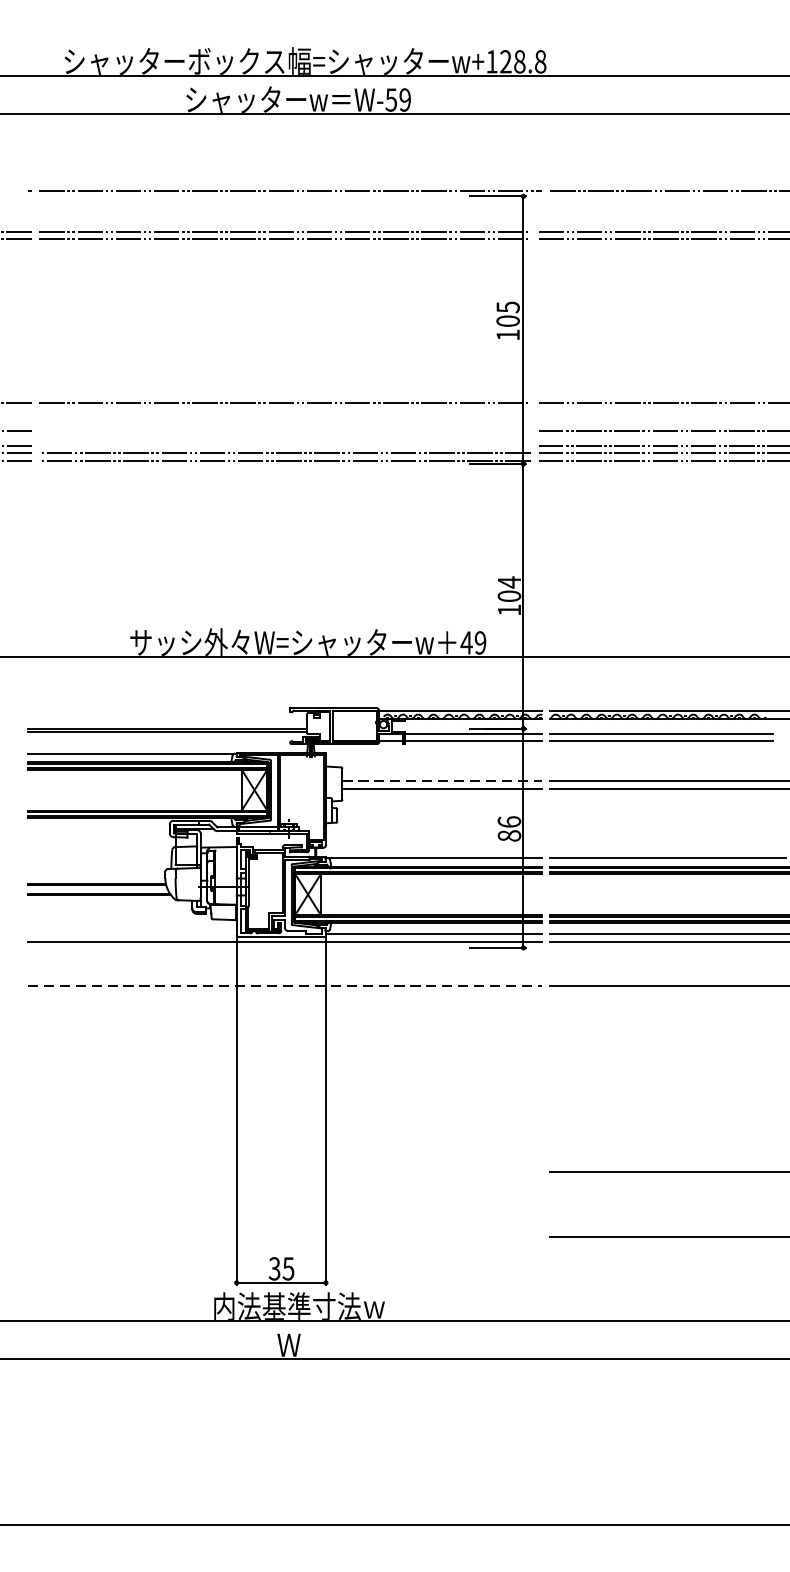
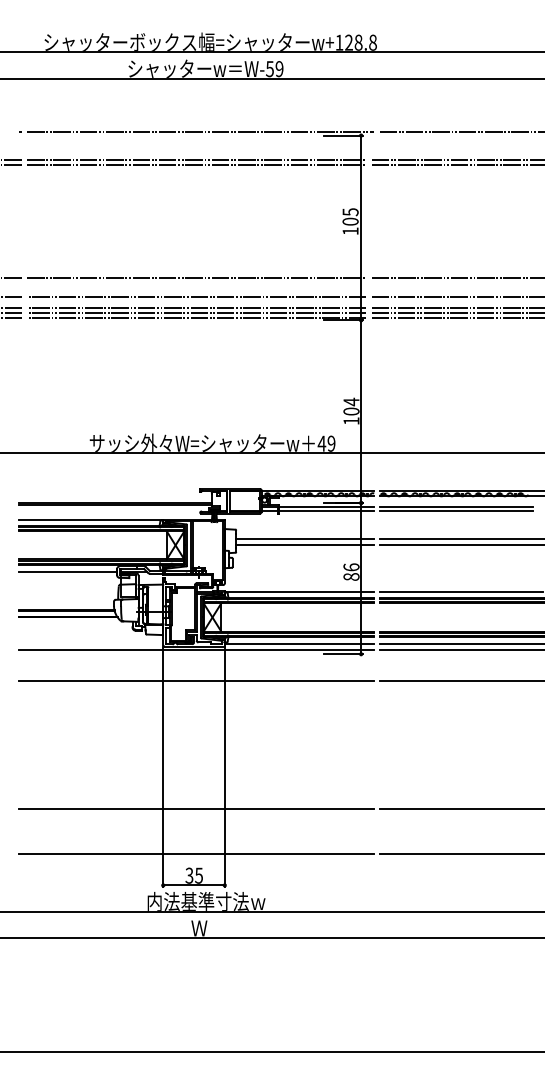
line: (284, 430) -> (196, 297), added
line: (284, 445) -> (196, 307), added
line: (442, 780) -> (305, 538), dashed -> solid
line: (99, 829) -> (68, 572), added
line: (284, 985) -> (196, 680), dashed -> solid
line: (284, 1171) -> (196, 808), added
line: (284, 1236) -> (196, 853), added

